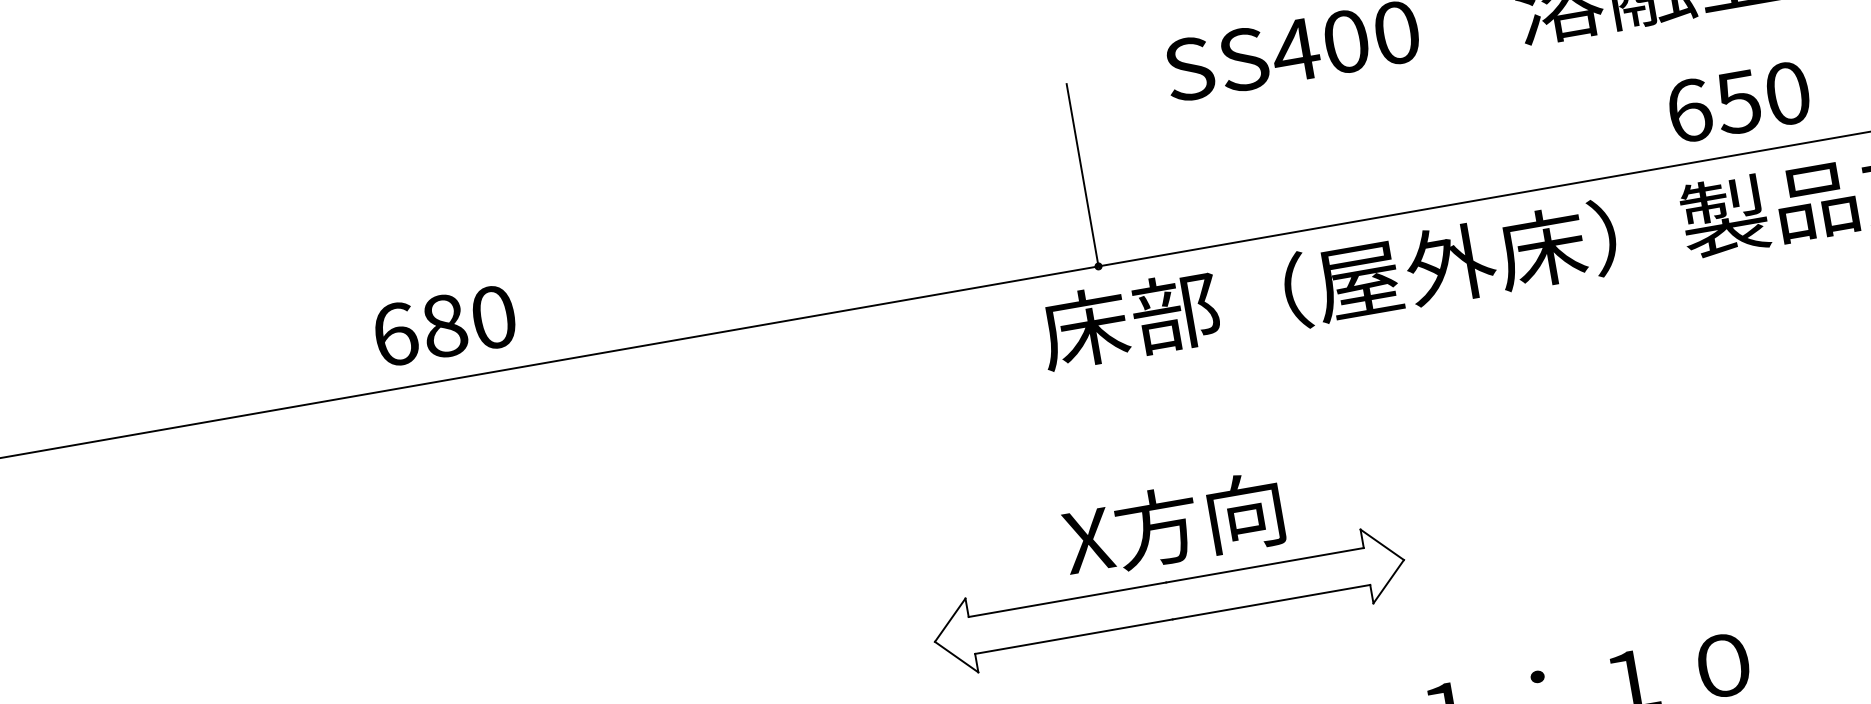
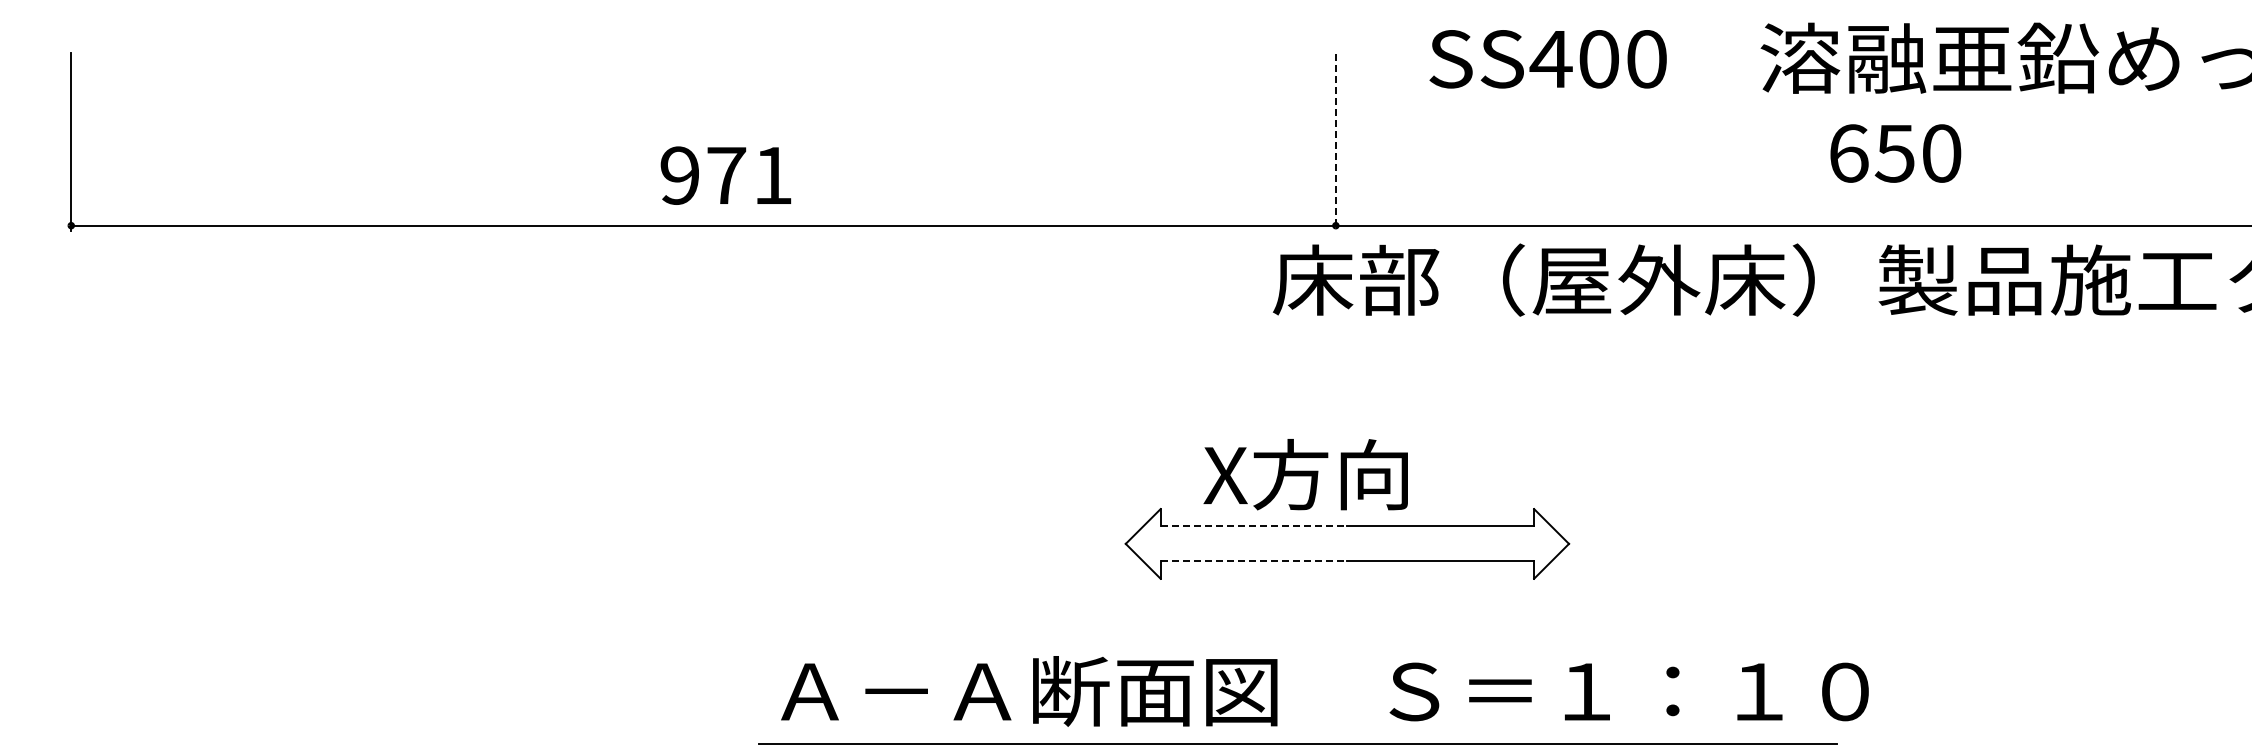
text: (1738, 102) -> (1895, 153), moved
line: (1082, 175) -> (1335, 139), solid -> dashed
text: (444, 325) -> (726, 175), 680 -> 971
text: (1172, 524) -> (1305, 474), moved
line: (1067, 599) -> (1254, 526), solid -> dashed
line: (1074, 636) -> (1254, 561), solid -> dashed

